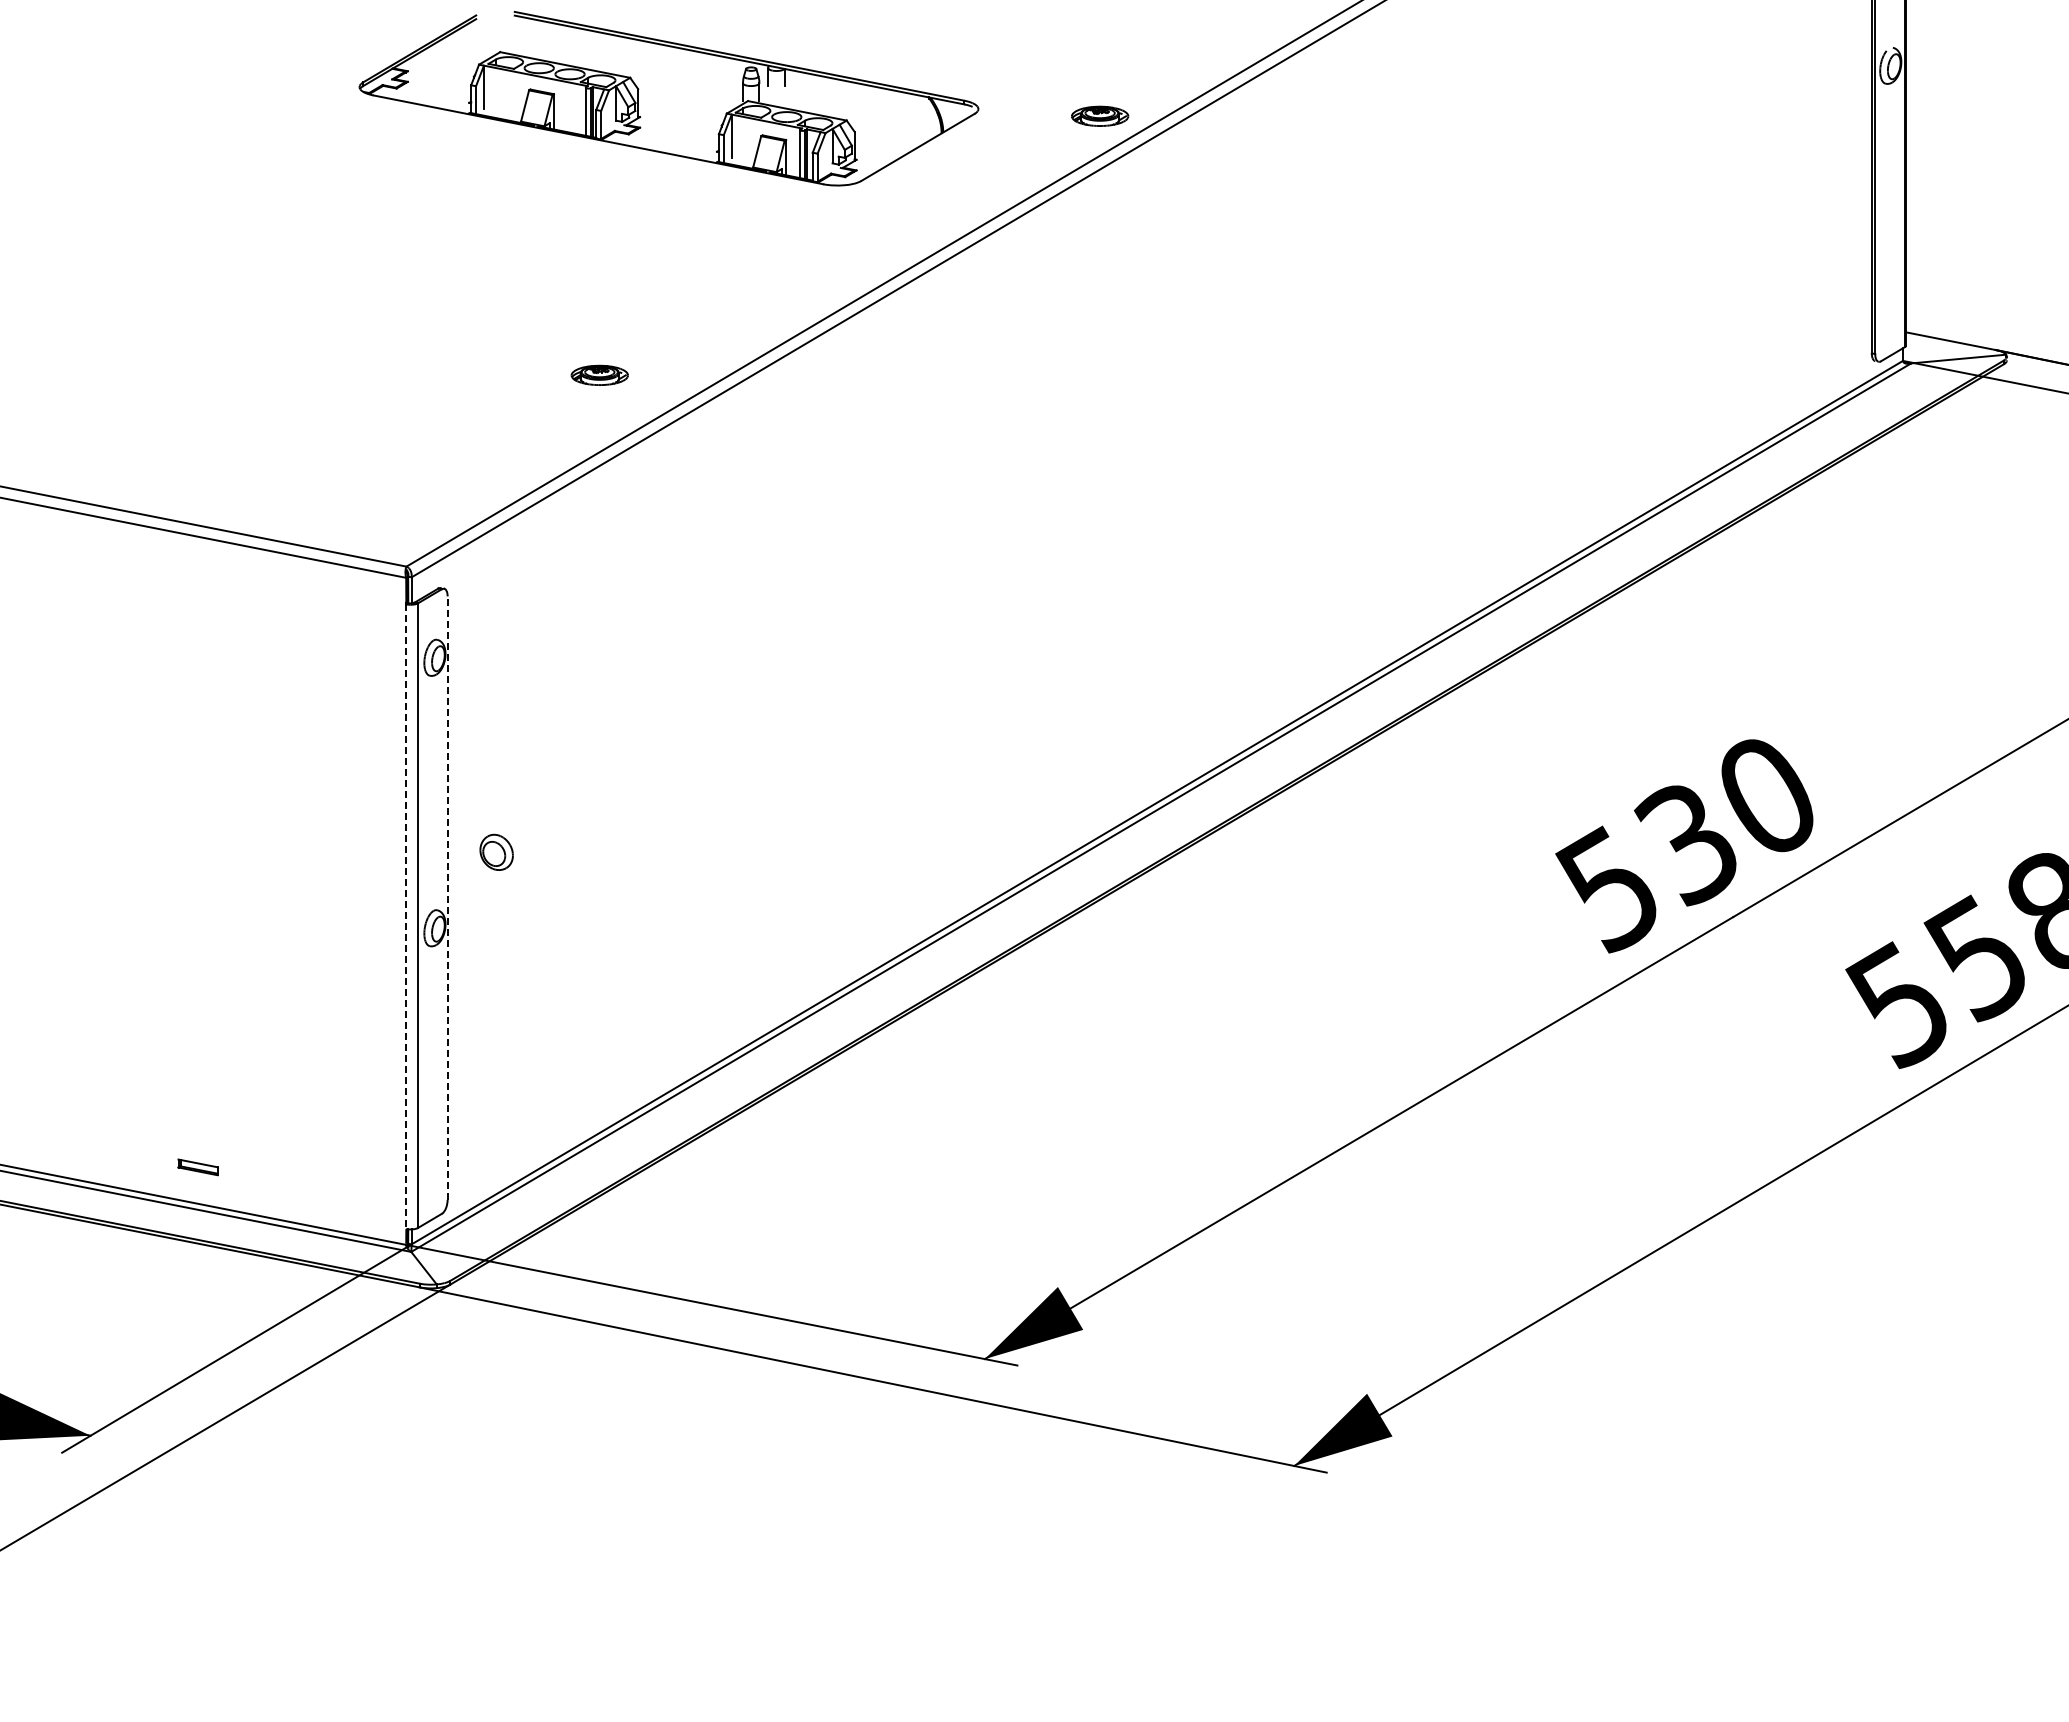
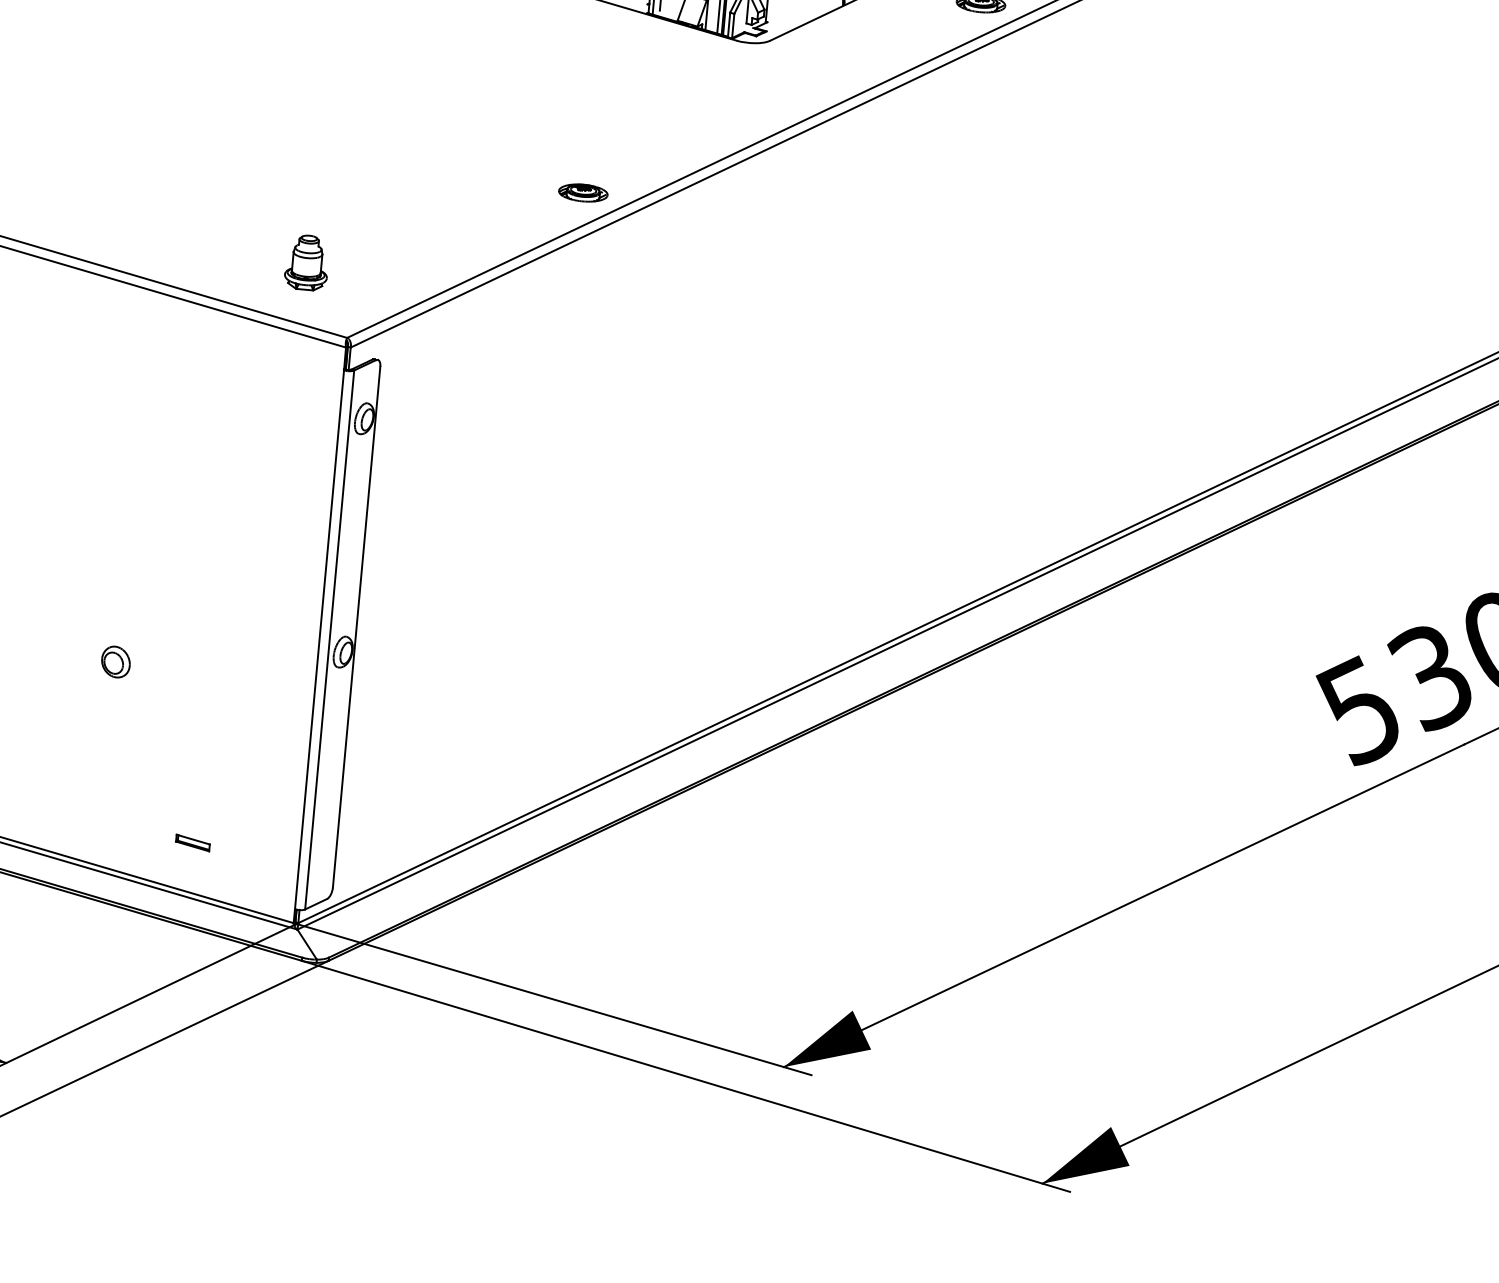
part: (599, 374) -> (583, 192), moved
part: (352, 484) -> (307, 262), added
part: (496, 851) -> (115, 661), moved
line: (447, 898) -> (356, 627), dashed -> solid
line: (406, 917) -> (319, 640), dashed -> solid
part: (197, 1167) -> (192, 843), moved

